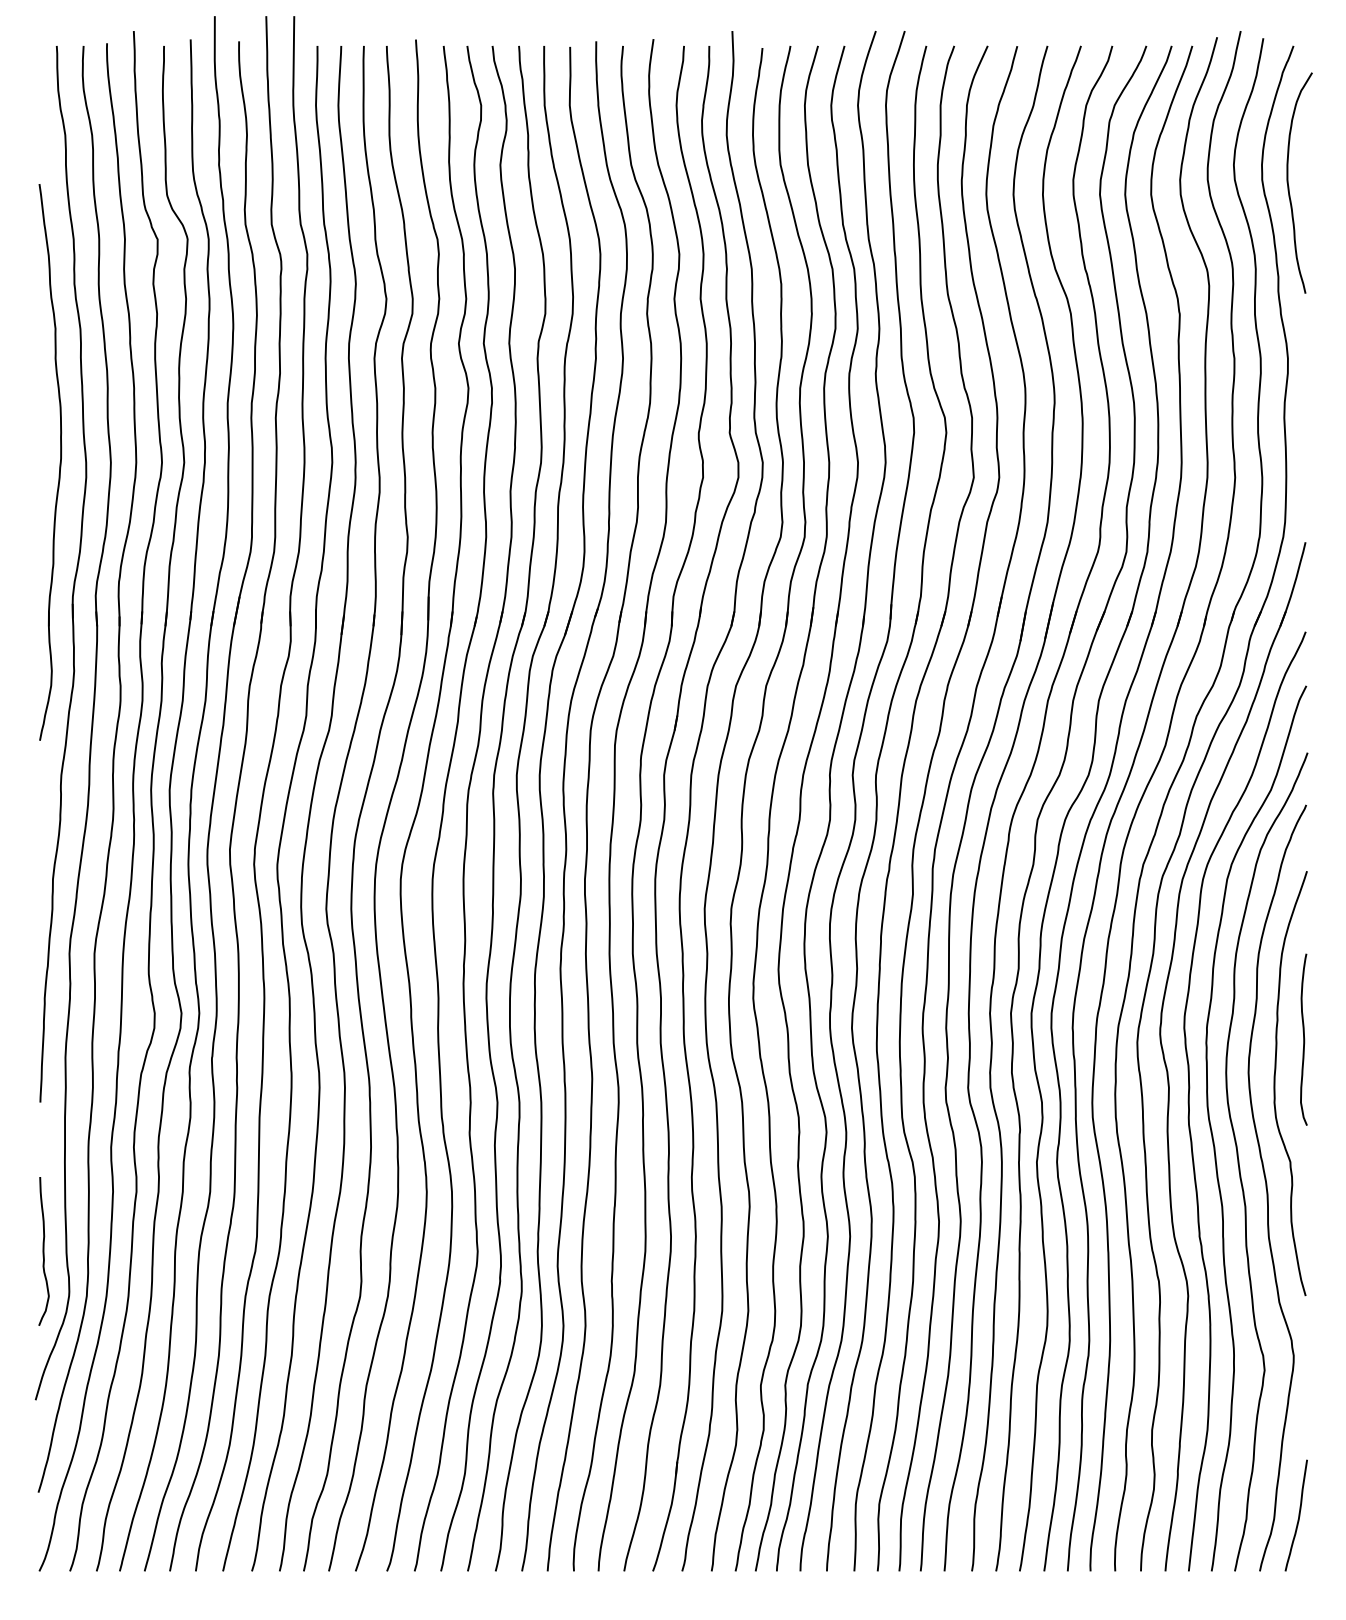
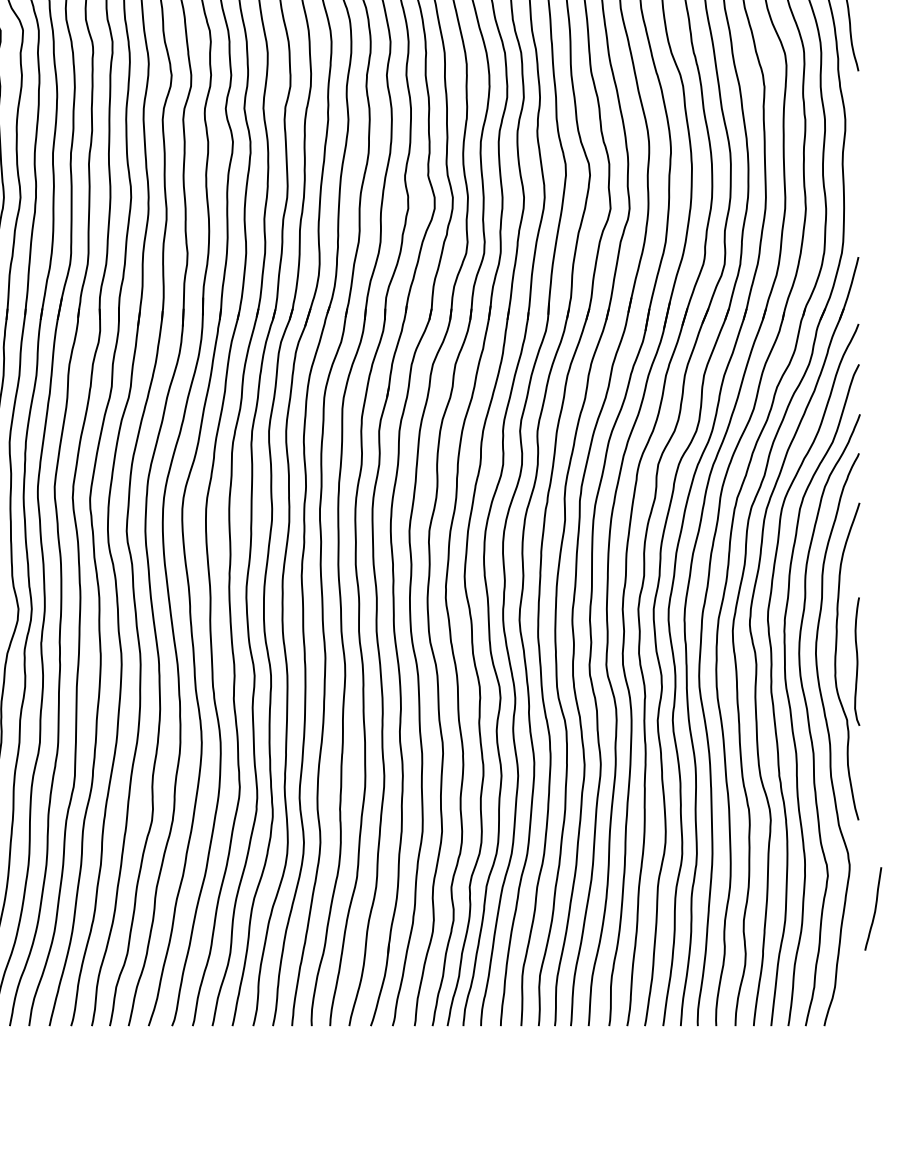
curve: (1303, 1039) -> (856, 661), moved
curve: (1298, 1515) -> (874, 908), moved

